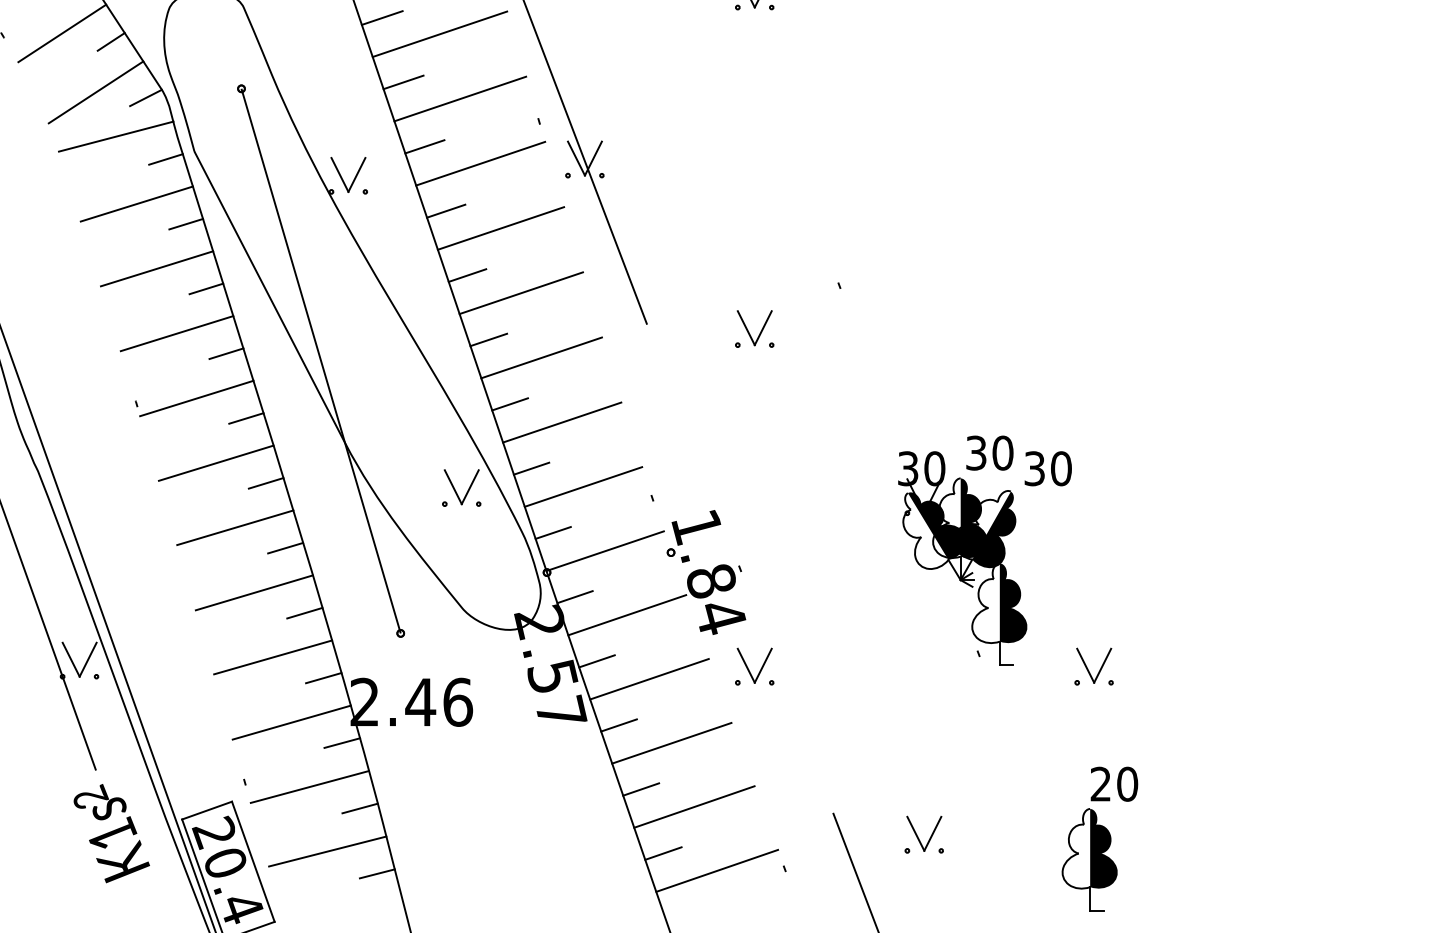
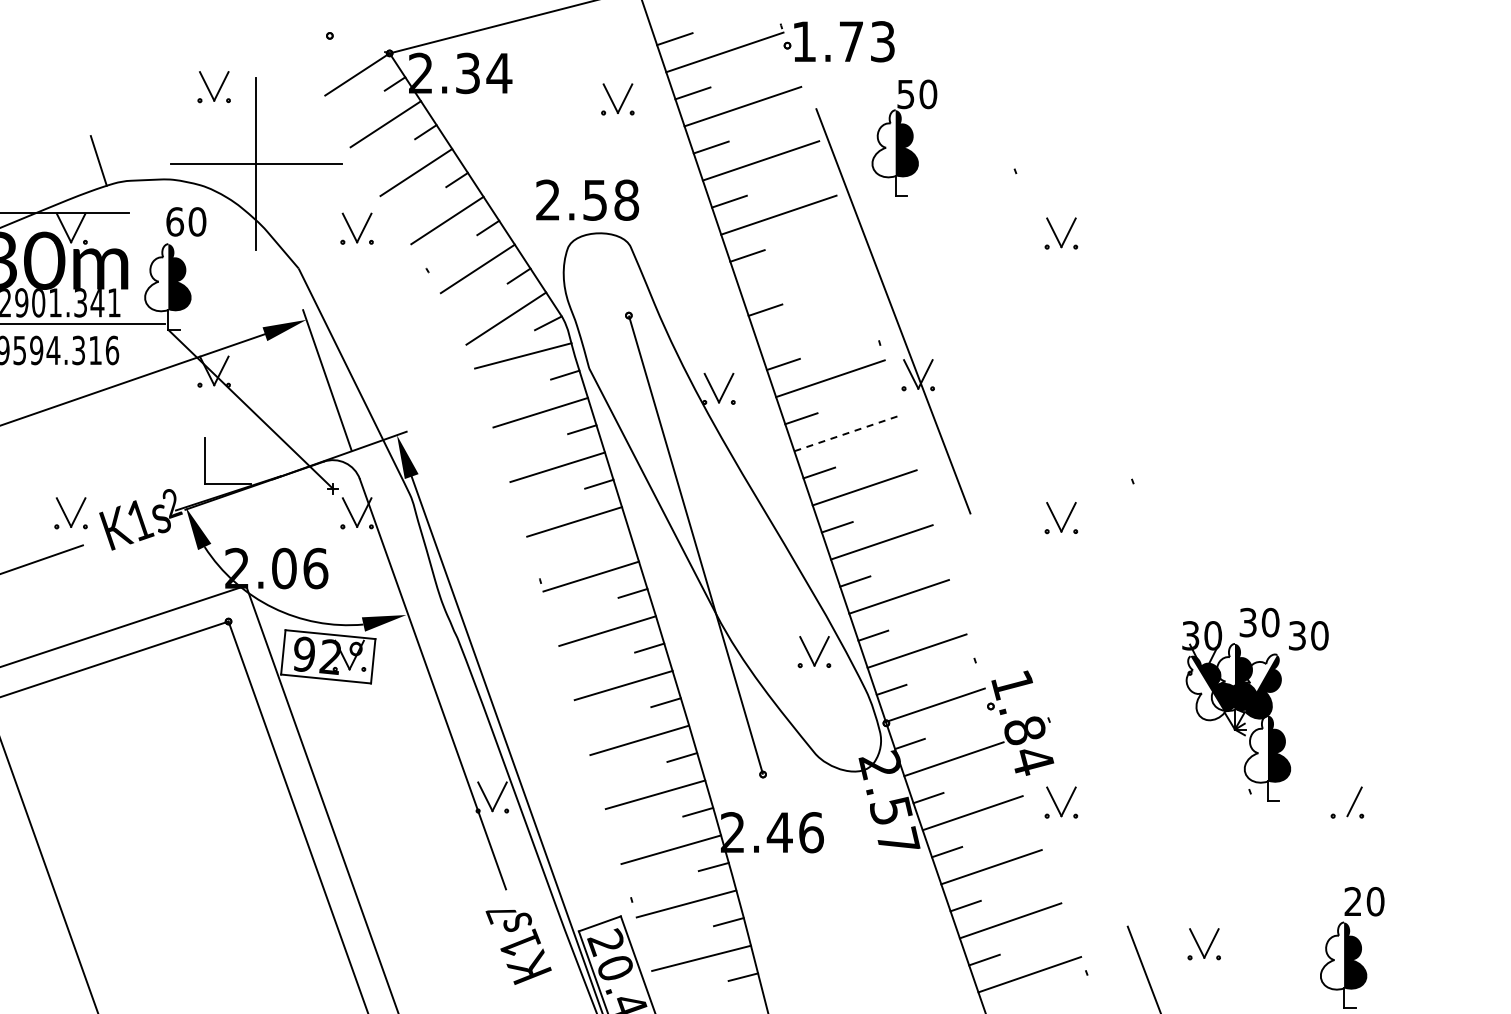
line: (439, 34) -> (795, 269), removed
line: (459, 98) -> (812, 323), removed
line: (502, 228) -> (848, 433), solid -> dashed
line: (225, 353) -> (615, 538), removed
line: (1085, 665) -> (1340, 801), removed
text: (90, 797) -> (501, 912), 2 -> 7

